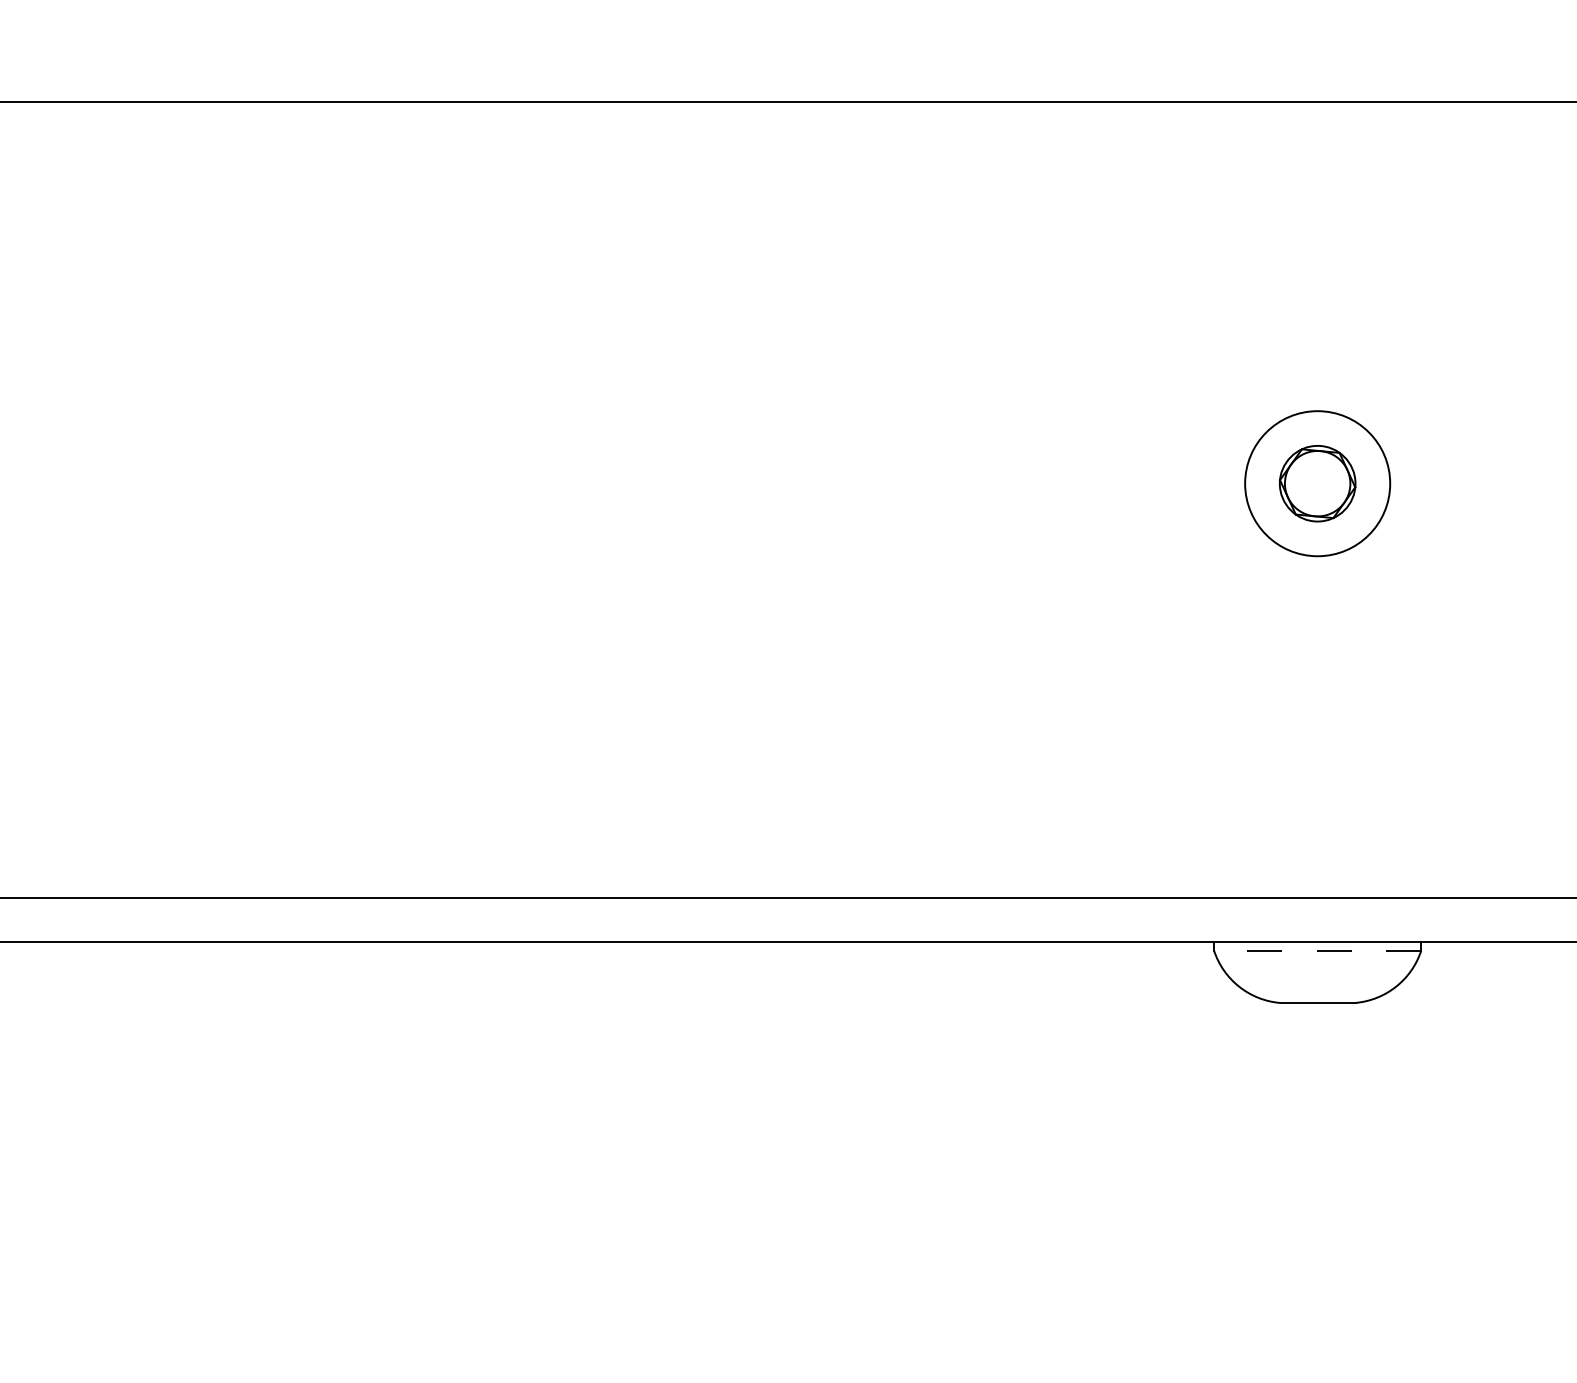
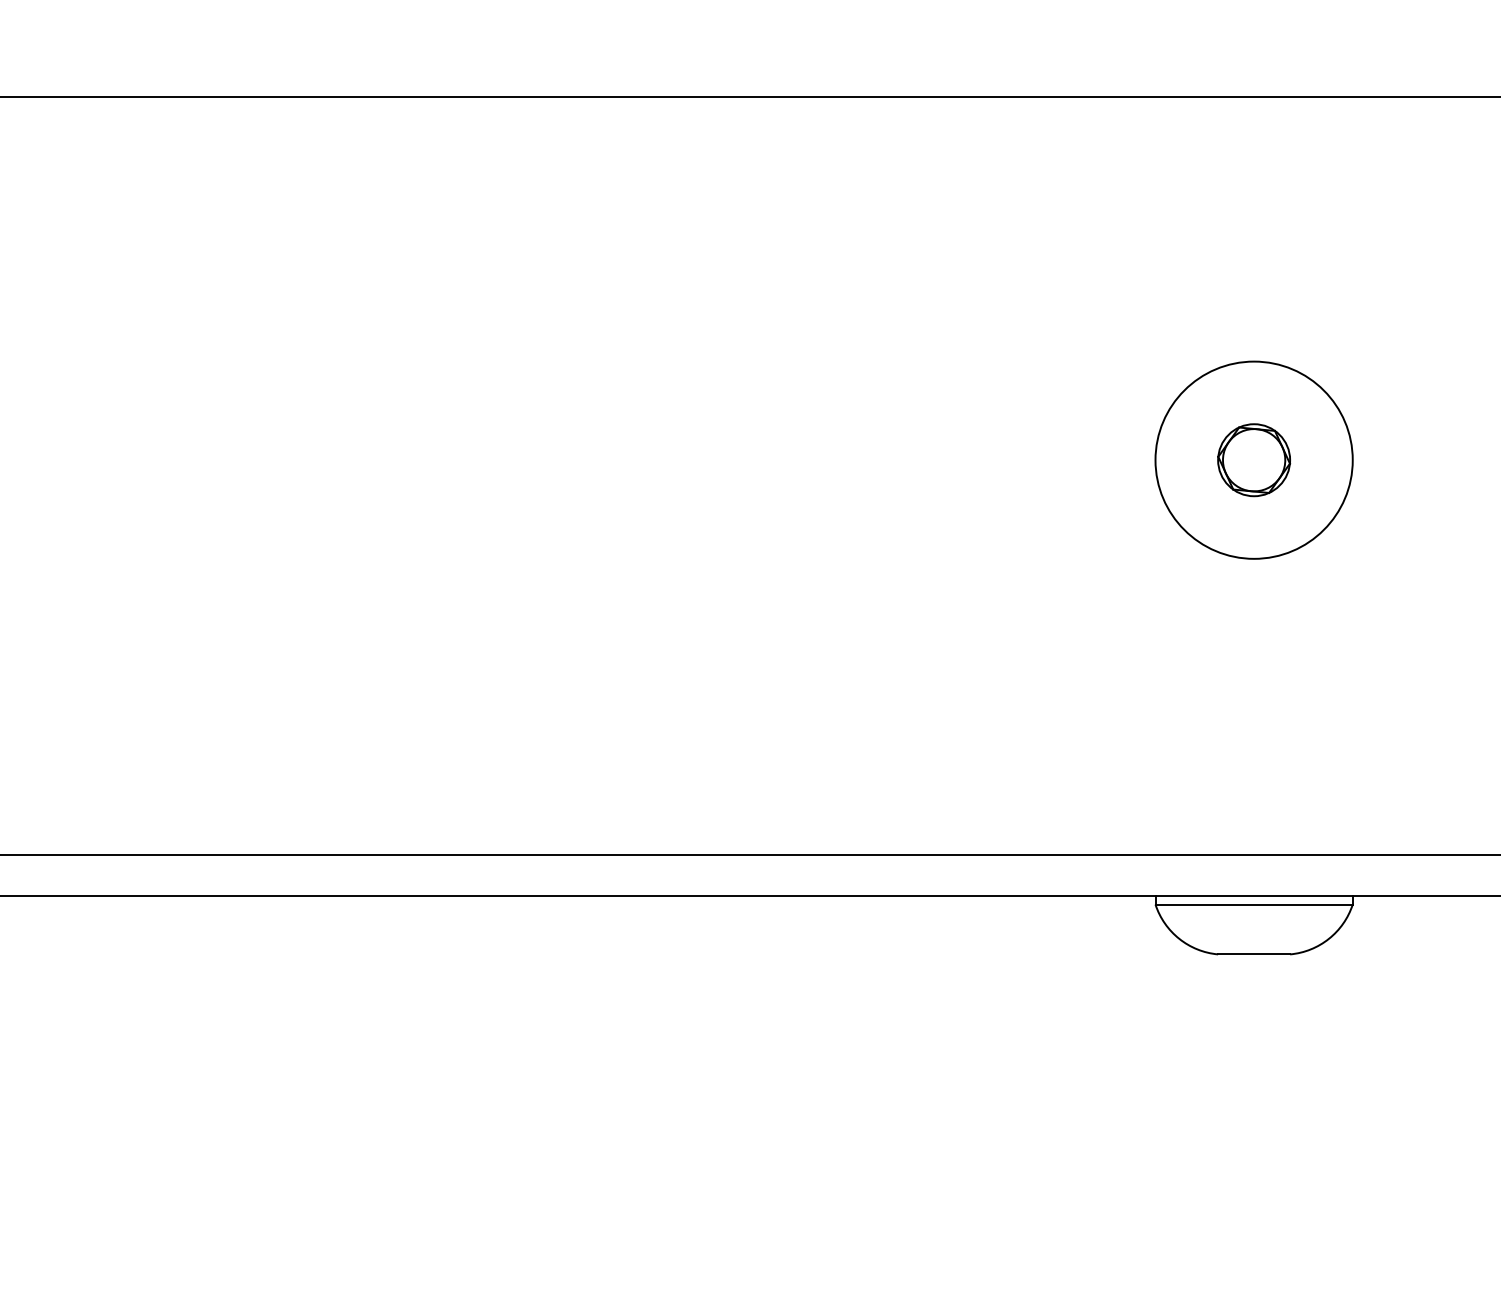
circle: (1317, 482) -> (1253, 459), size x1.43
line: (1318, 950) -> (1254, 904), dashed -> solid

